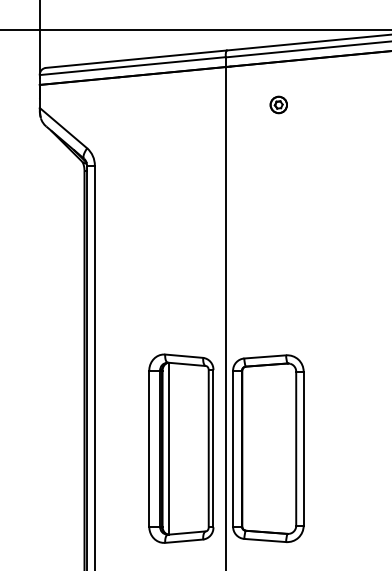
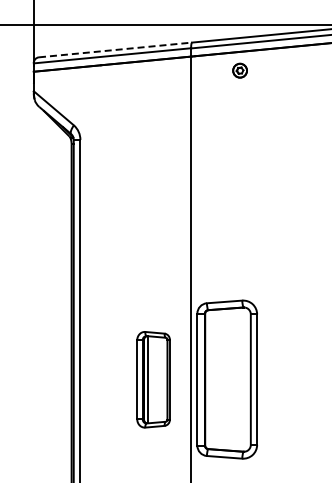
line: (136, 58) -> (115, 49), solid -> dashed
part: (278, 104) -> (239, 70), moved
part: (181, 448) -> (153, 379), size x0.6

